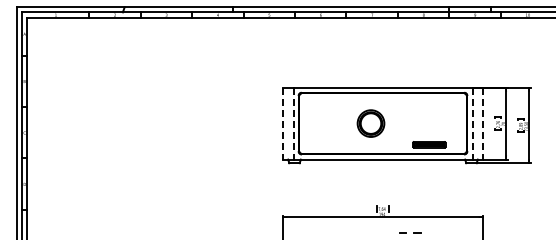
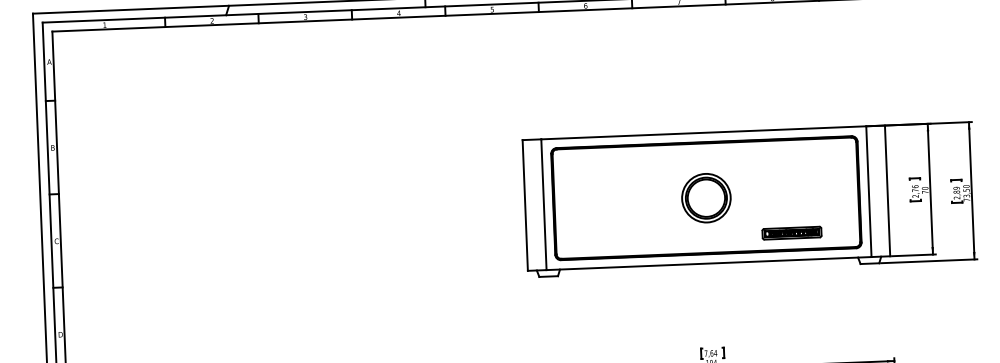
part: (370, 123) -> (705, 198), moved
line: (283, 124) -> (525, 207), dashed -> solid
line: (293, 124) -> (543, 206), dashed -> solid
line: (472, 124) -> (868, 193), dashed -> solid
line: (482, 124) -> (887, 192), dashed -> solid

